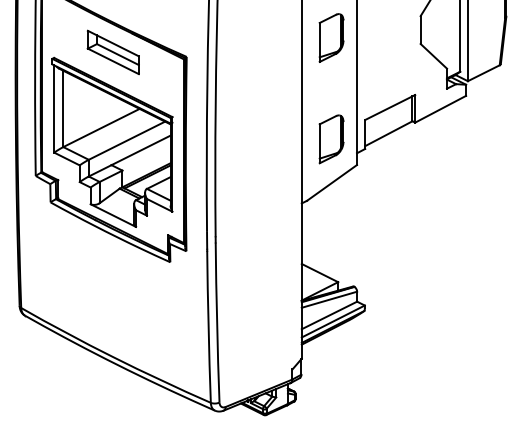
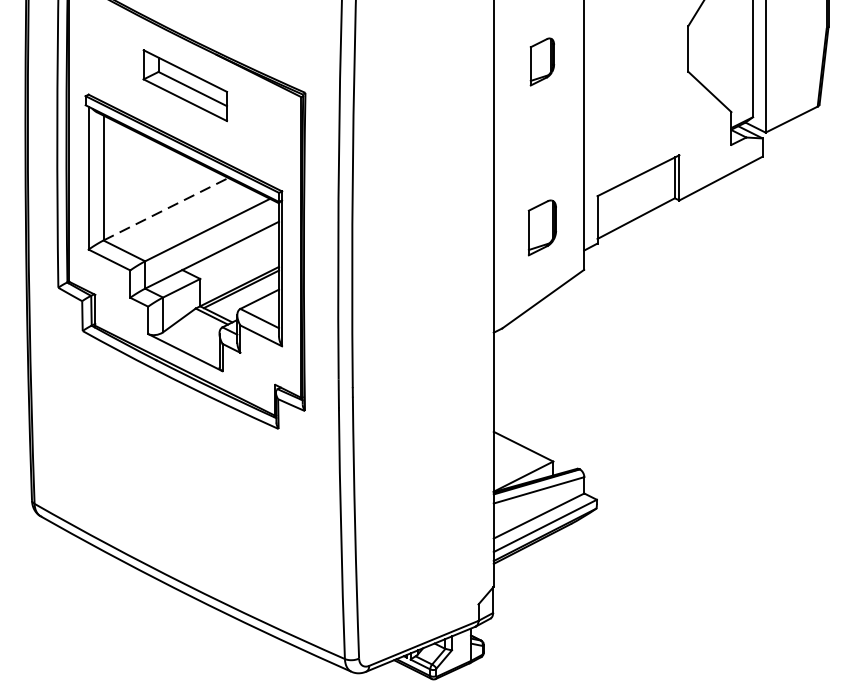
part: (331, 37) -> (542, 61), size x0.6
line: (101, 128) -> (165, 210), solid -> dashed
part: (331, 139) -> (542, 228), size x0.7

